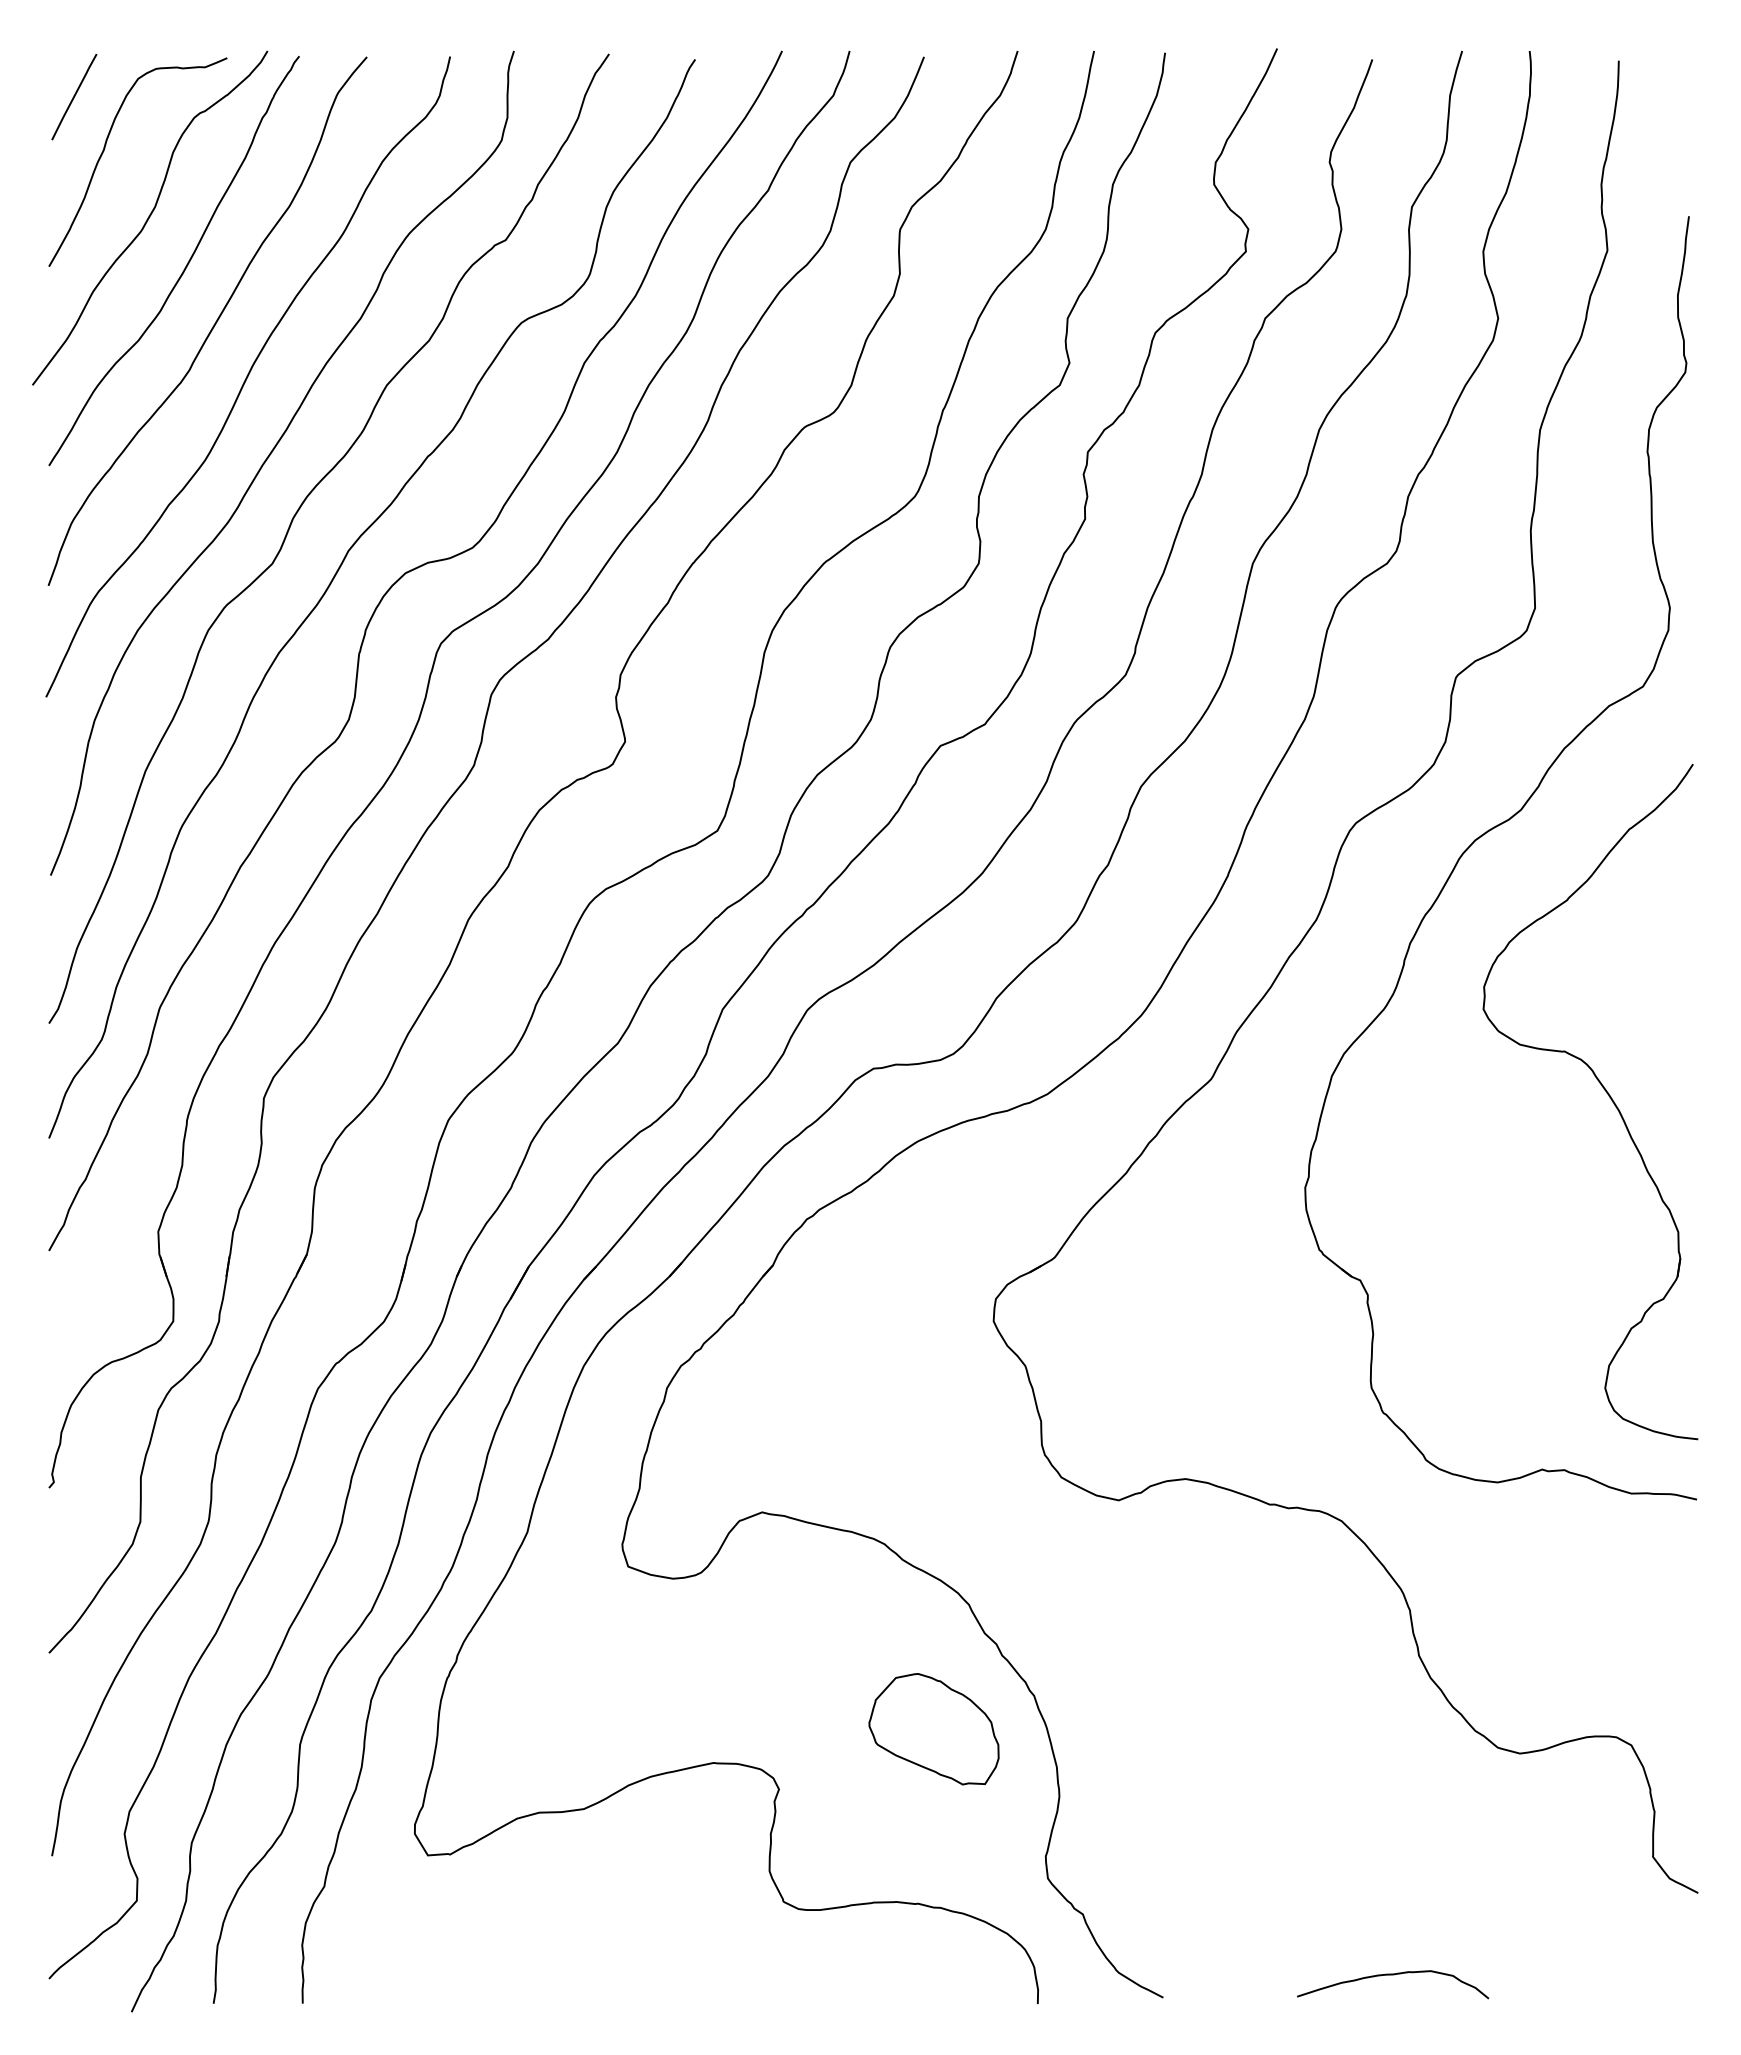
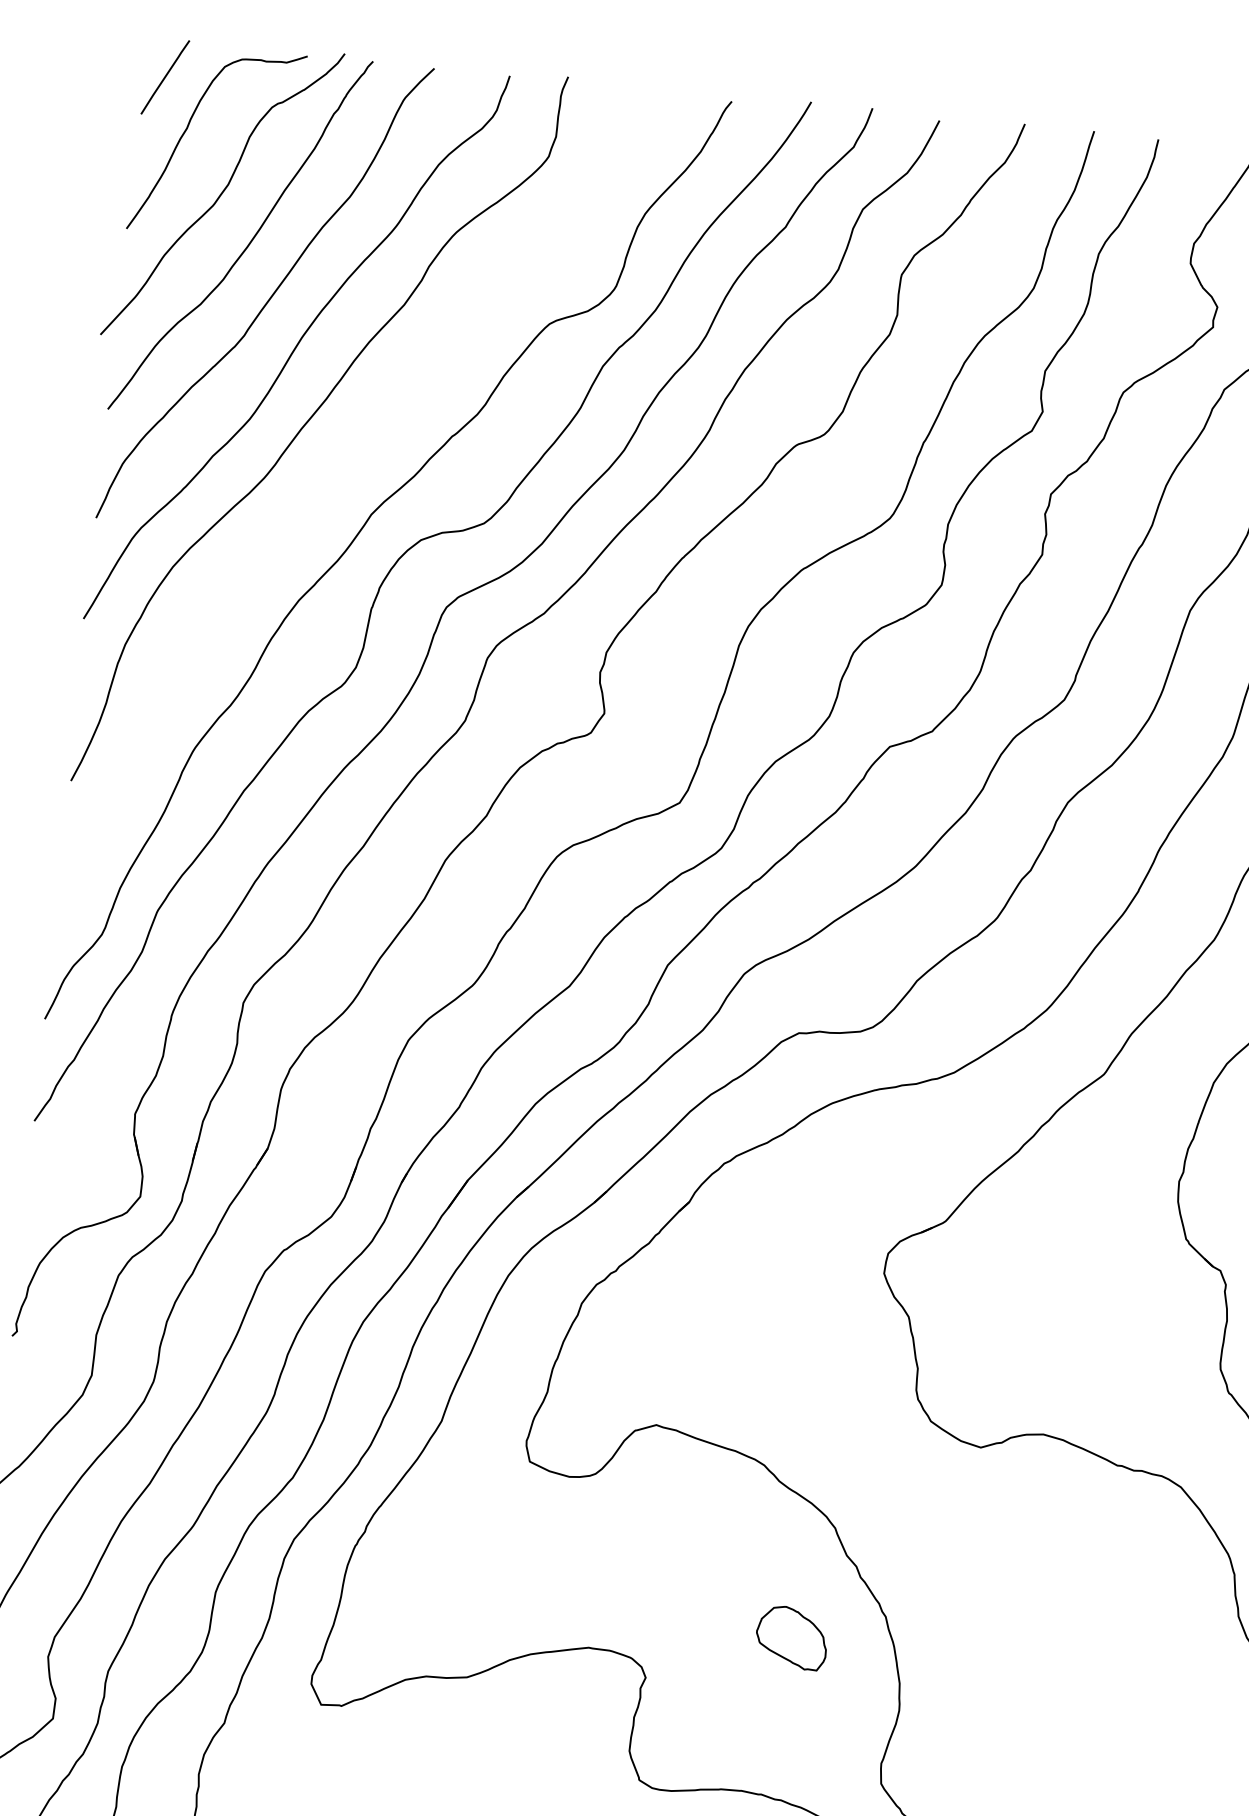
curve: (291, 525) -> (322, 486), removed
part: (933, 1729) -> (791, 1637), size x0.6

